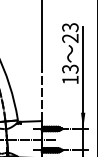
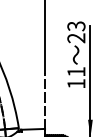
text: (70, 68) -> (76, 71), 13 -> 11

